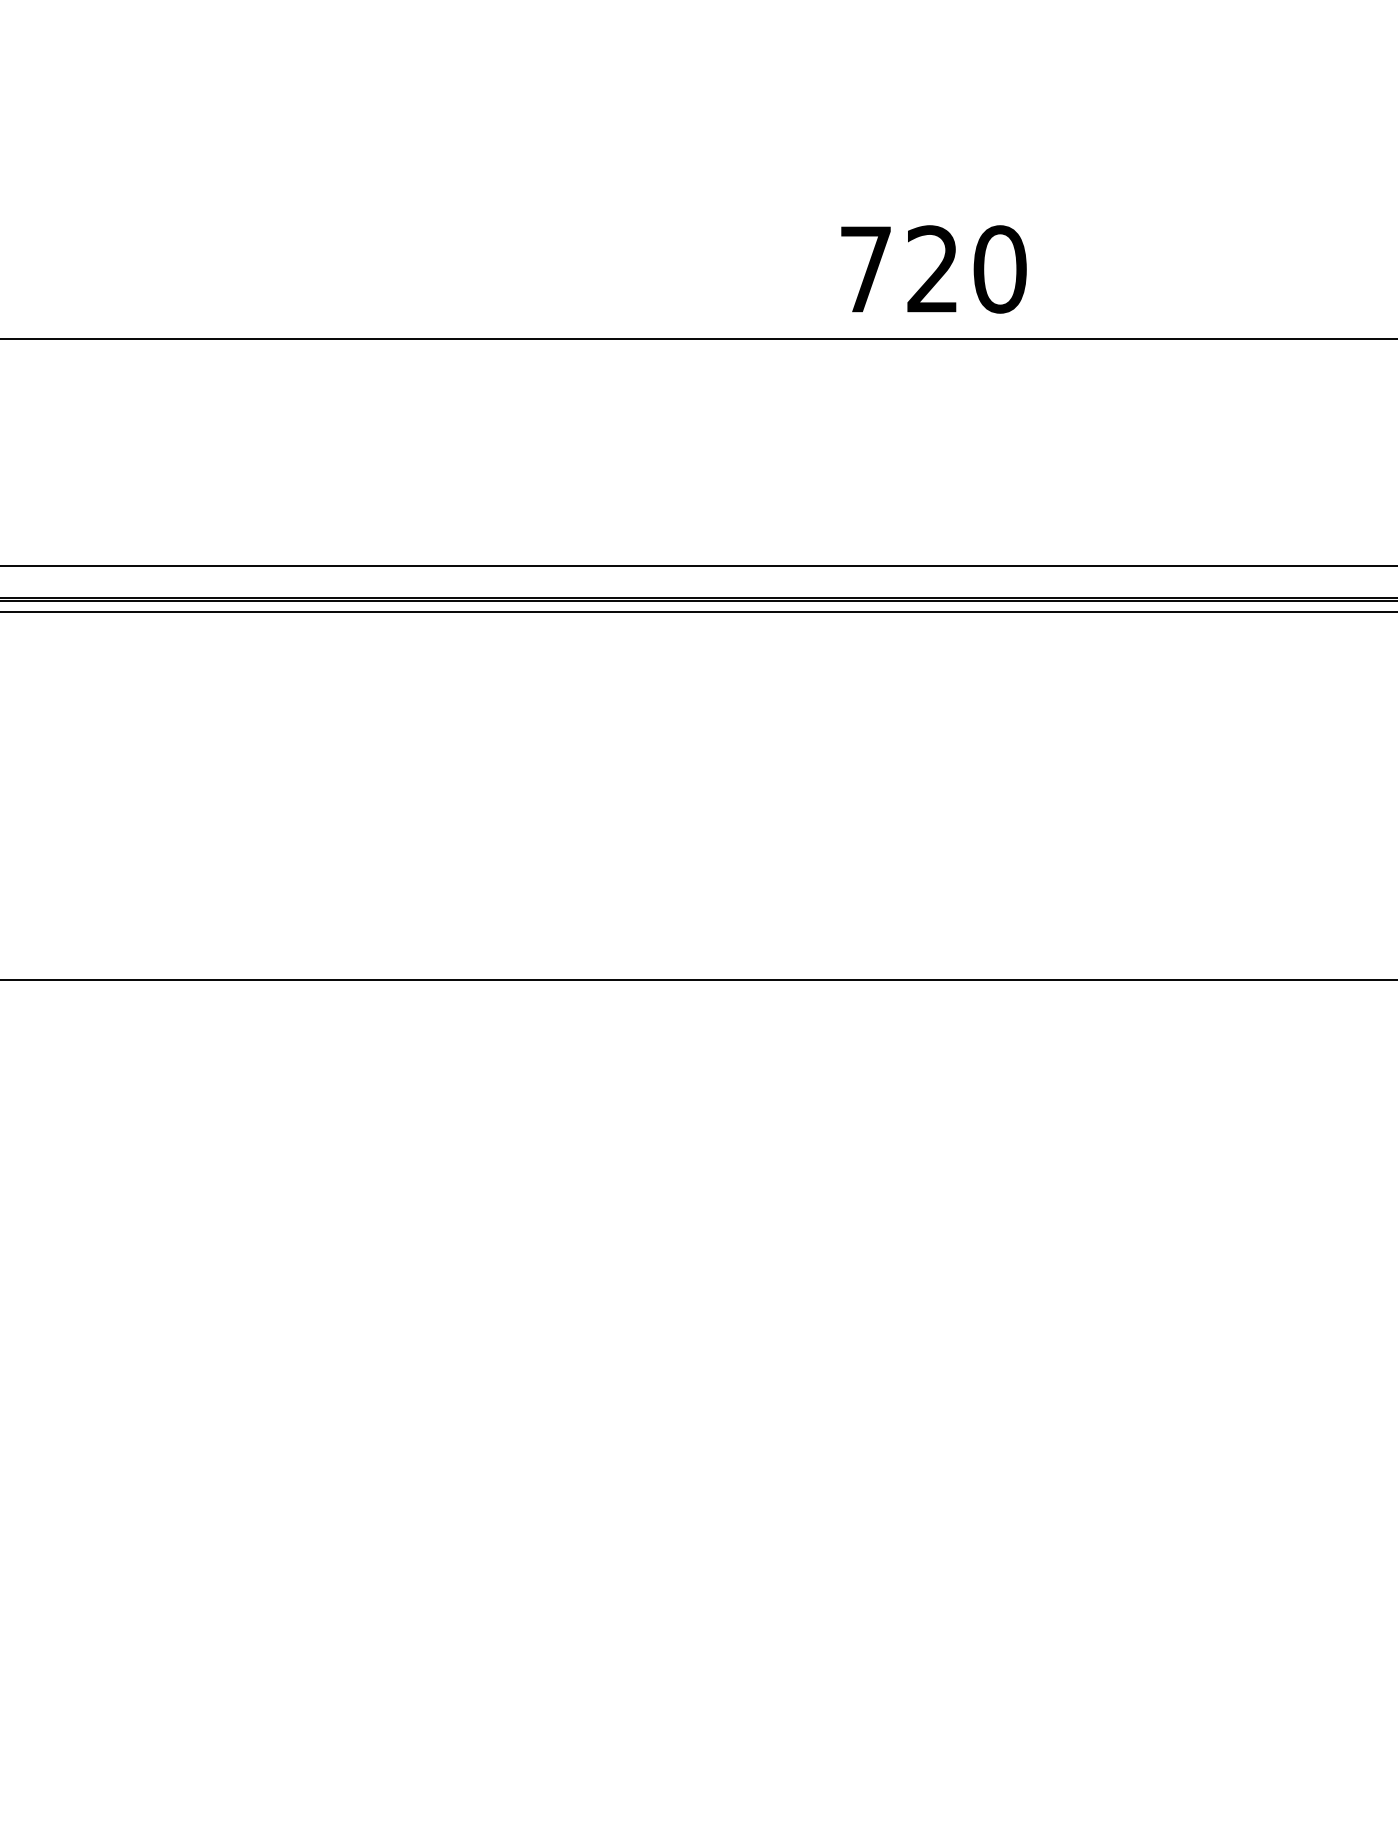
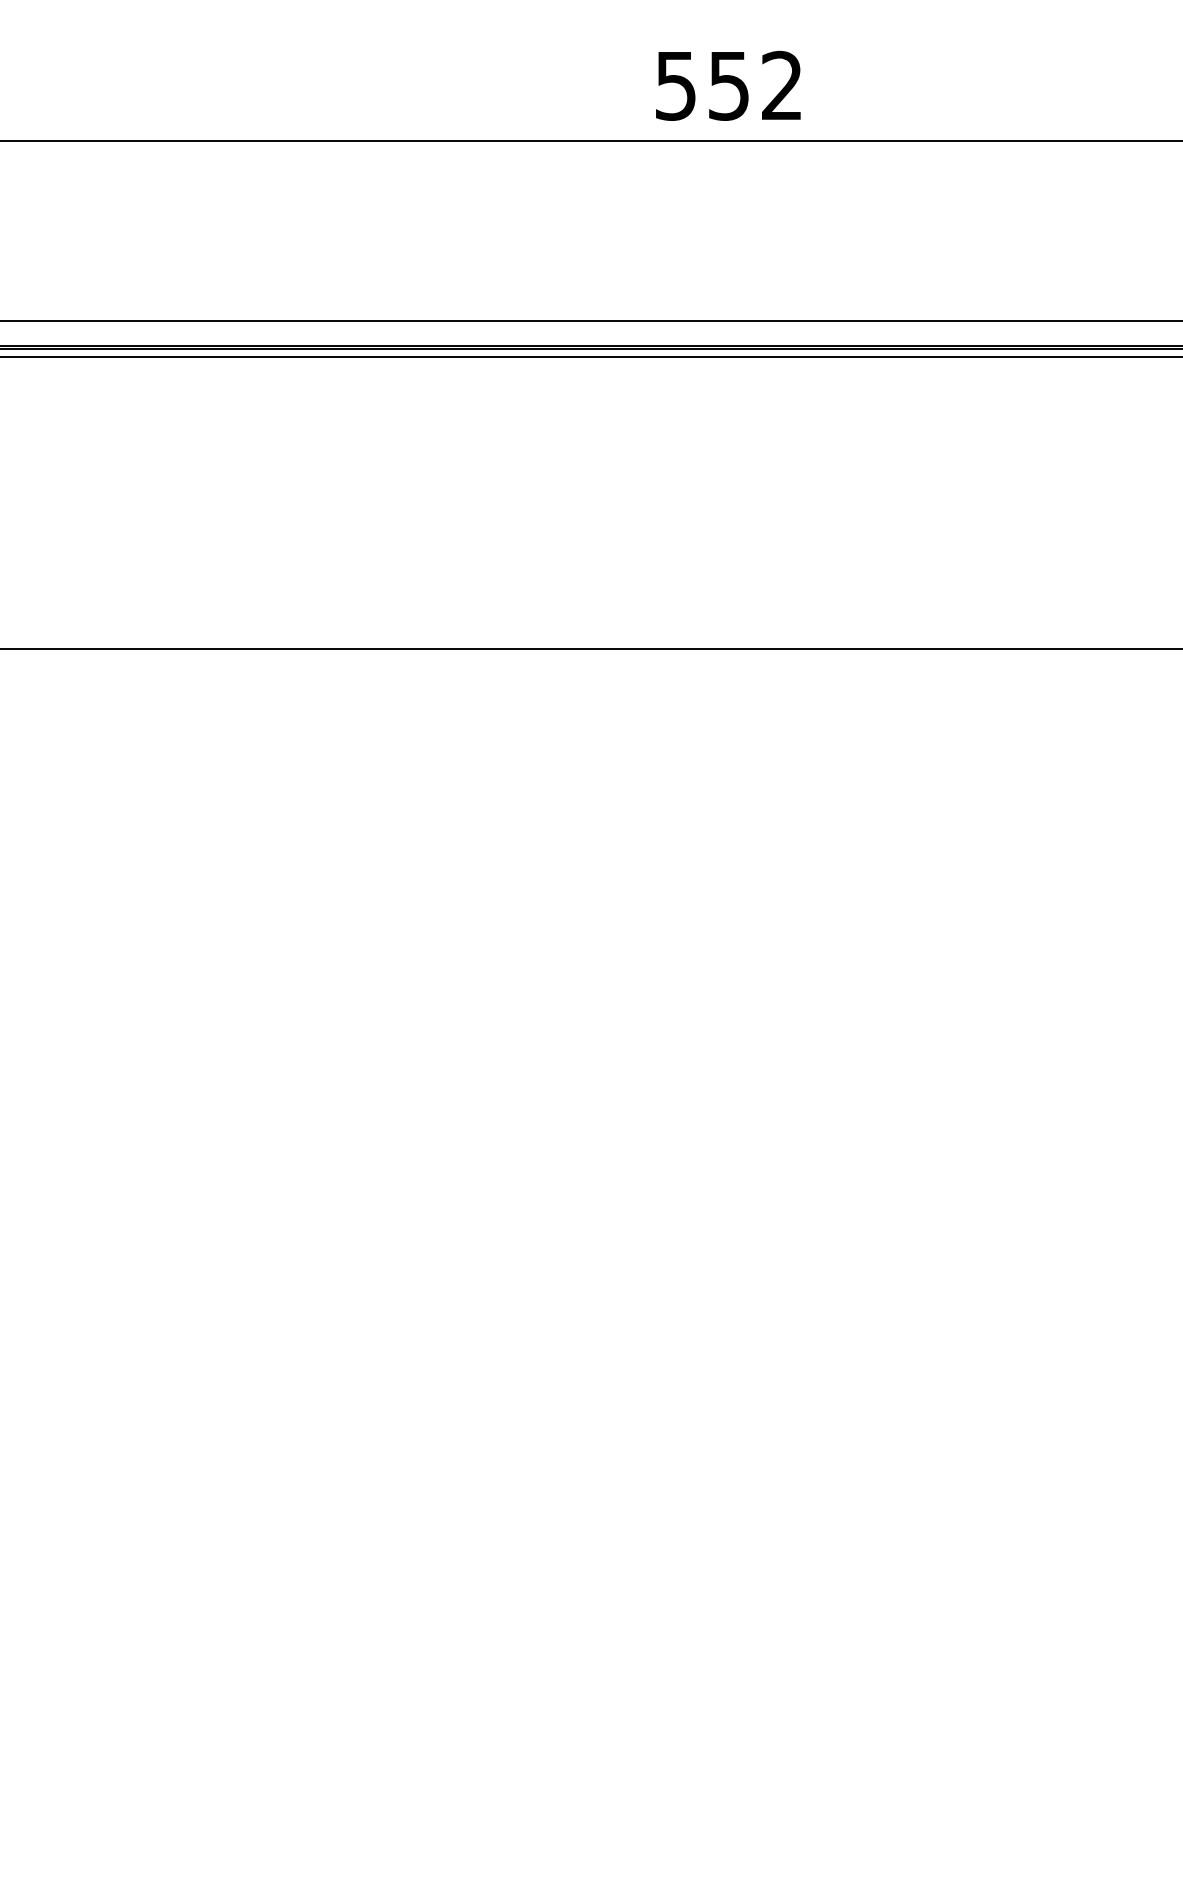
text: (933, 268) -> (729, 85), 720 -> 552

